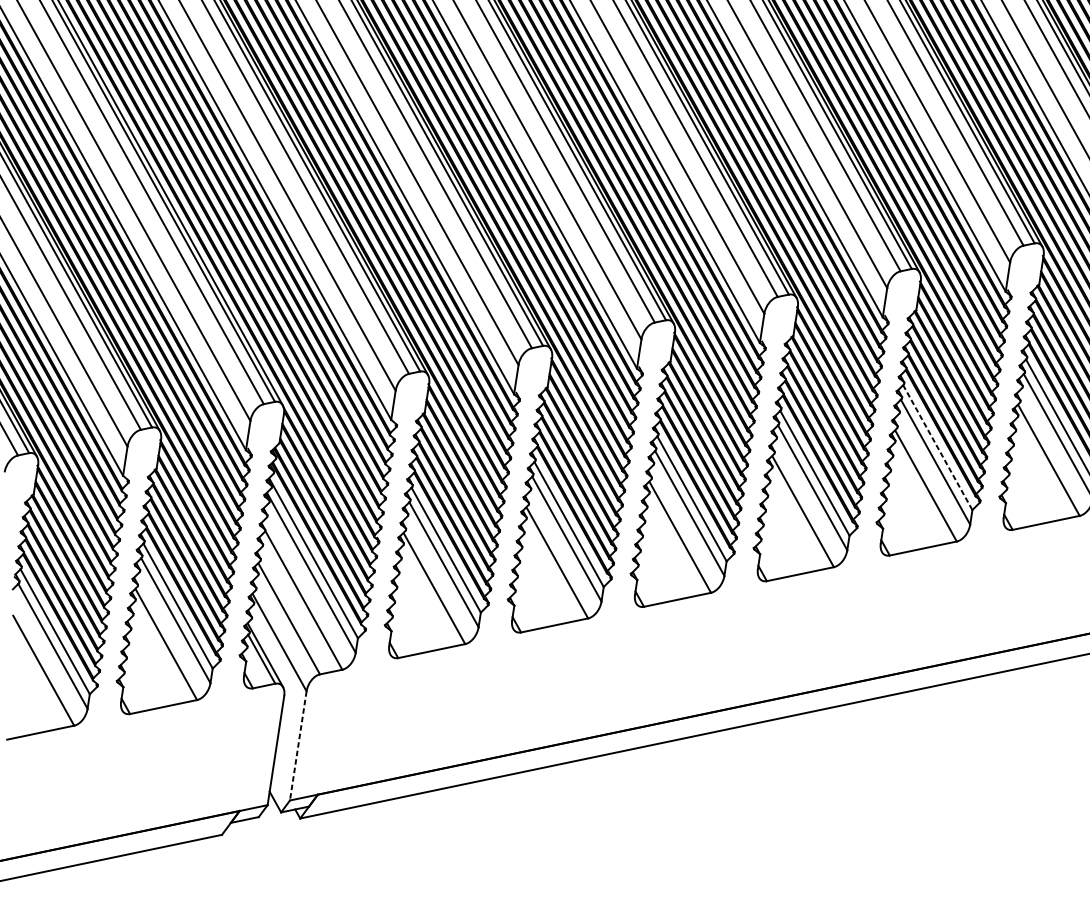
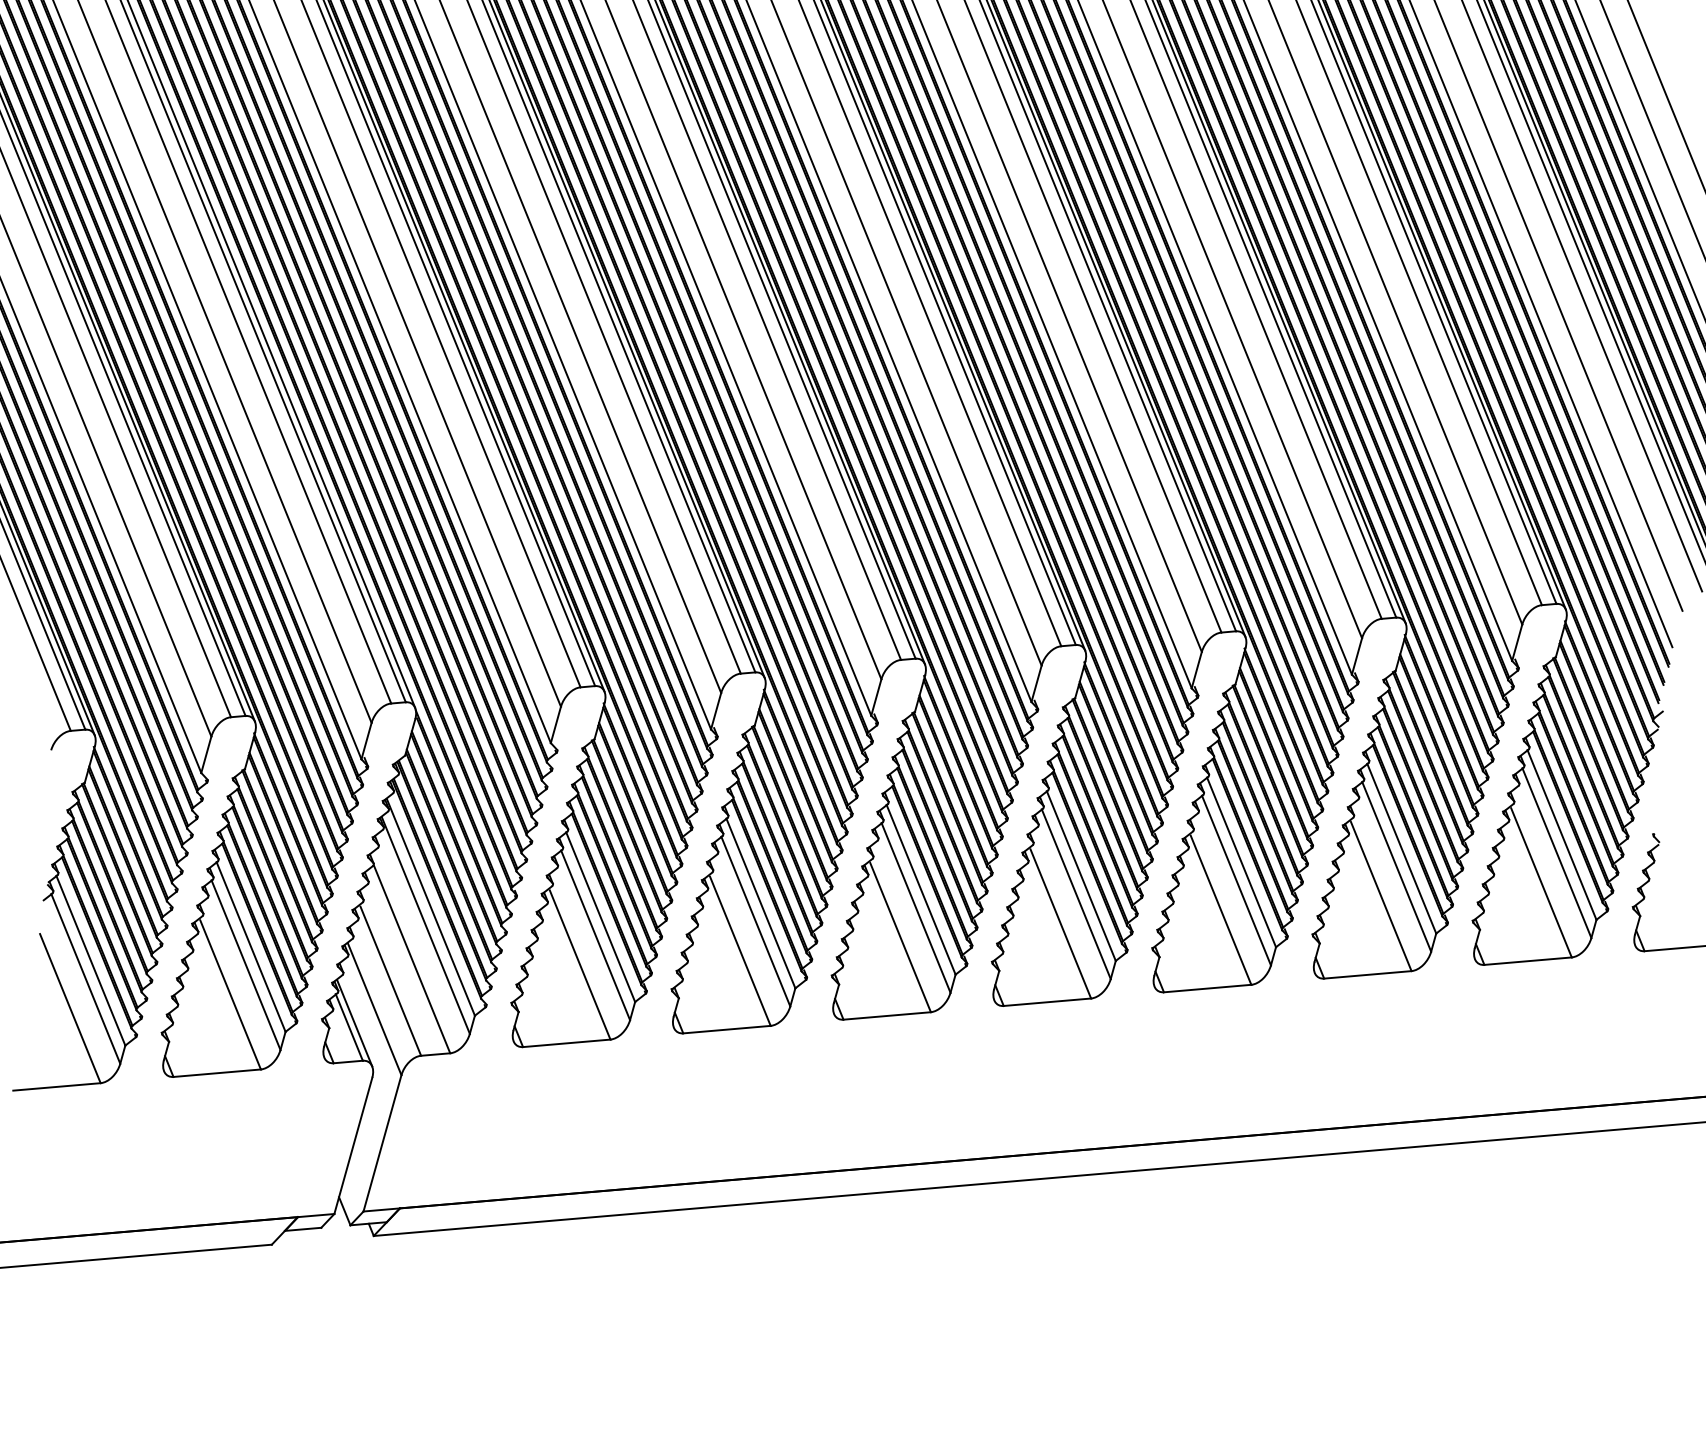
line: (937, 447) -> (1241, 862), dashed -> solid
line: (298, 746) -> (382, 1143), dashed -> solid

